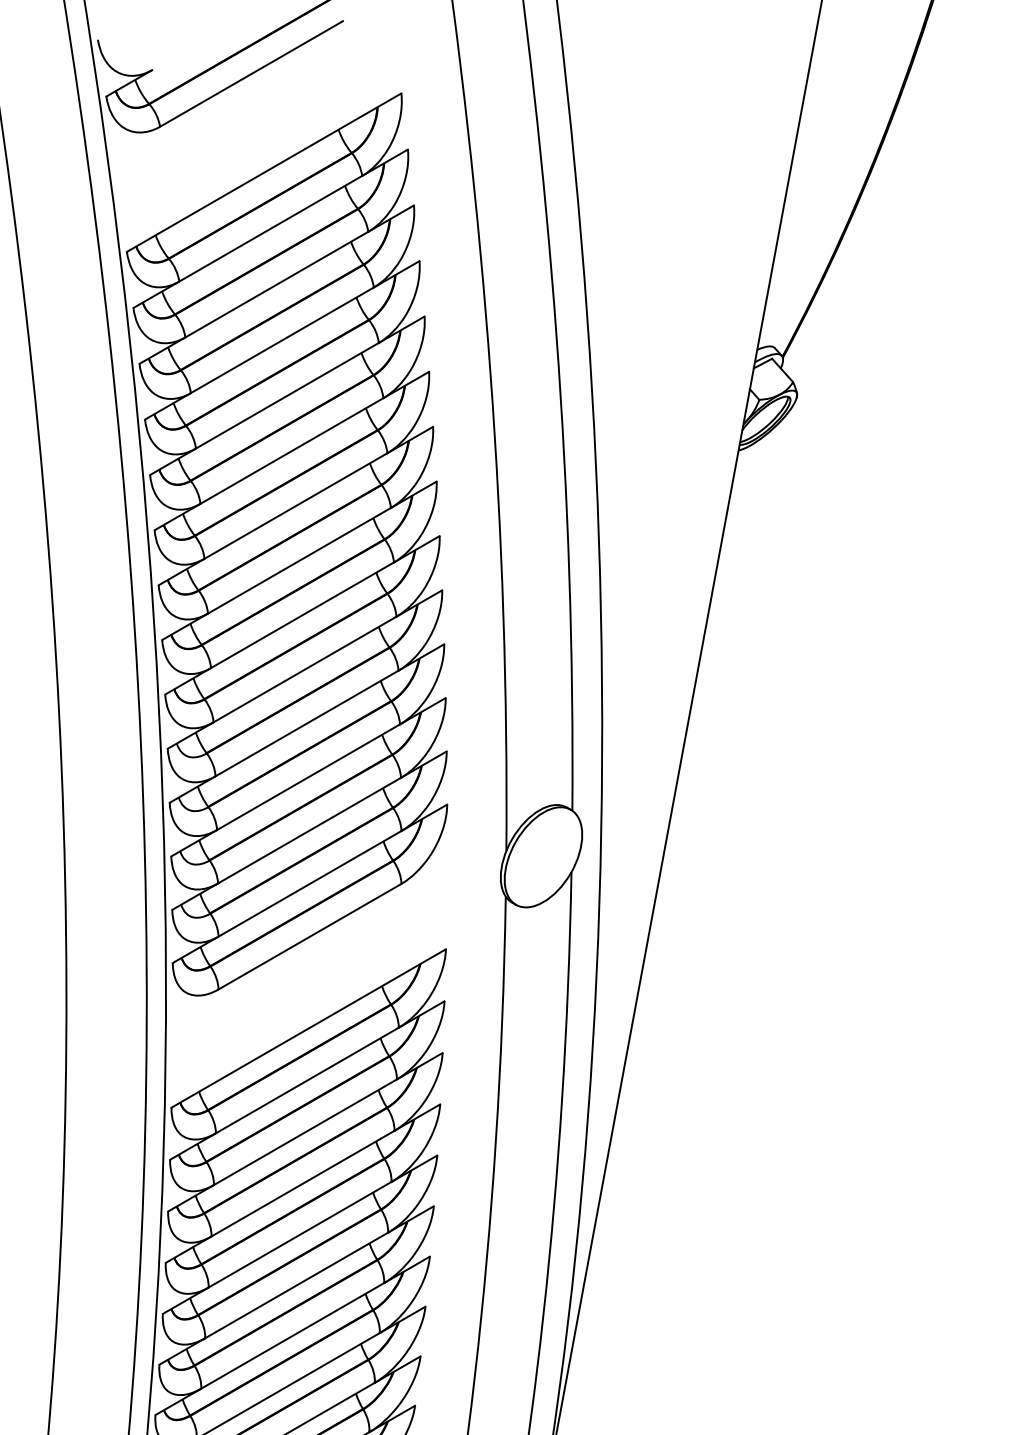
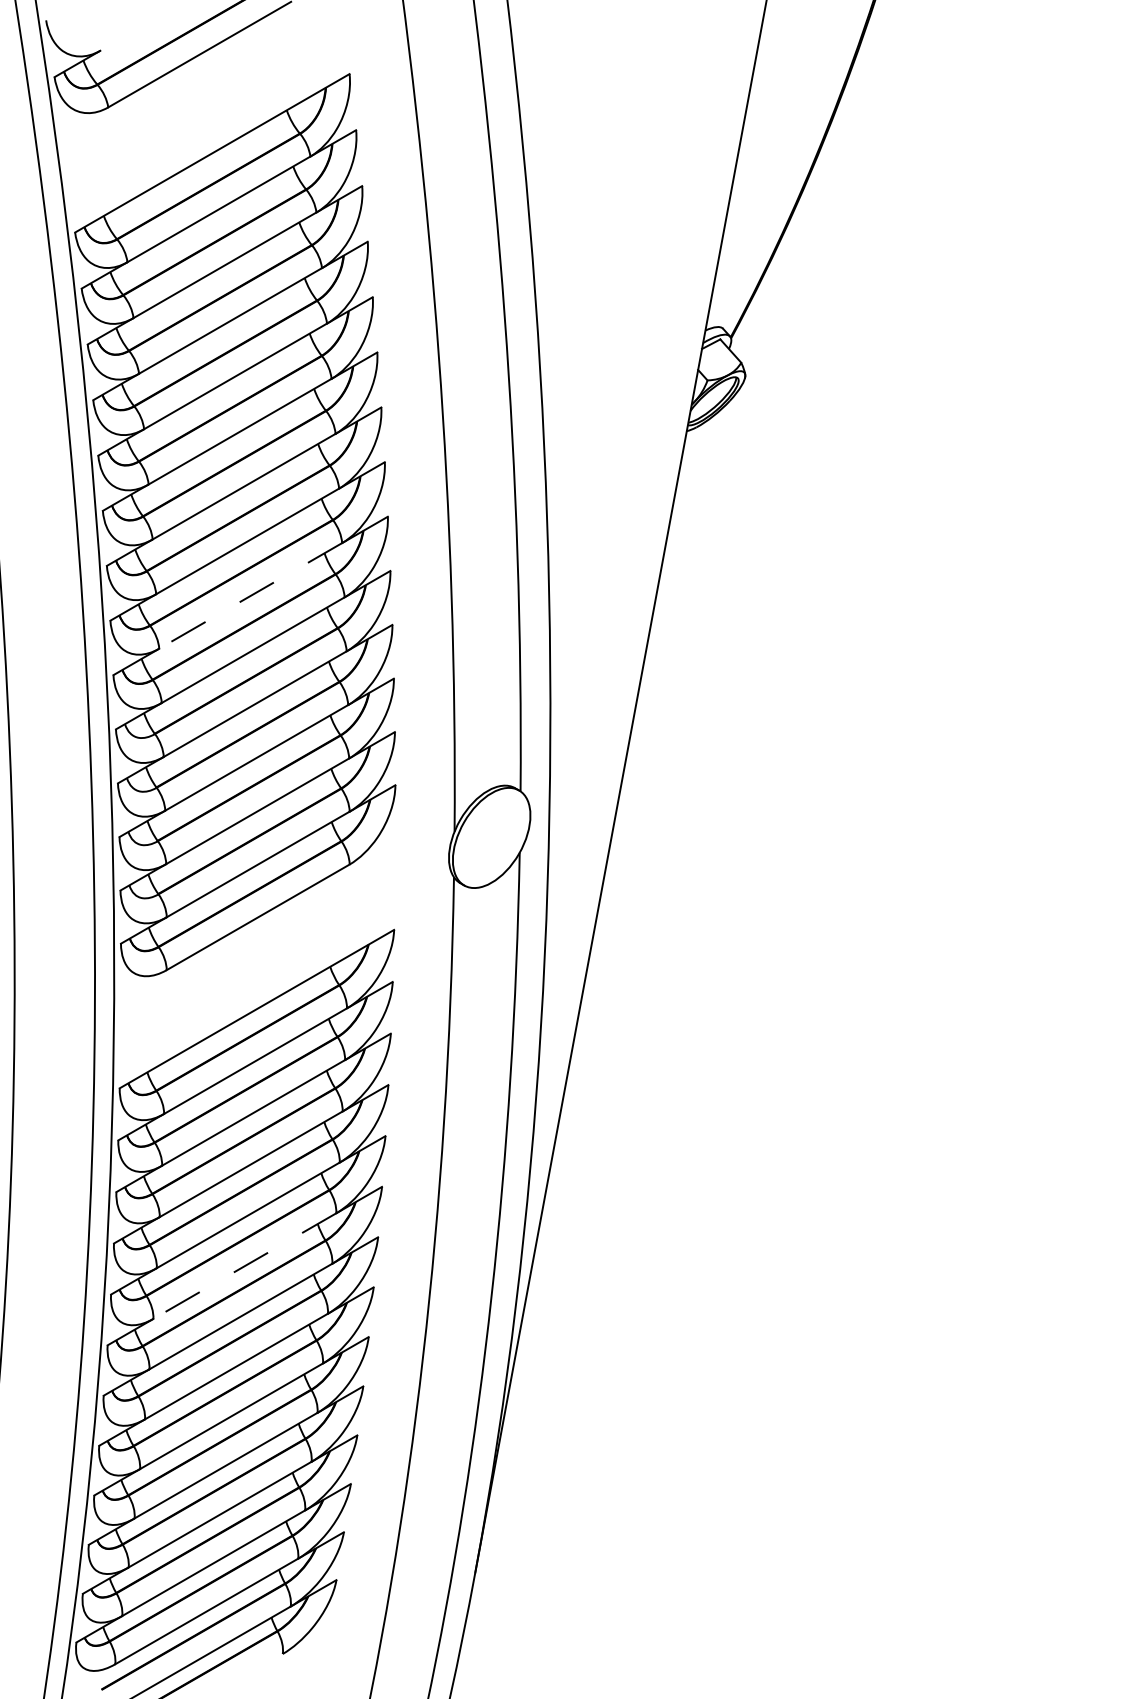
line: (302, 614) -> (250, 595), solid -> dashed
line: (296, 1285) -> (244, 1266), solid -> dashed

